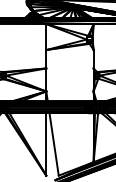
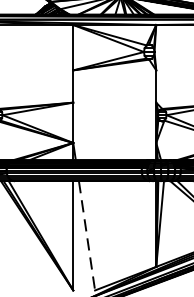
line: (54, 144) -> (87, 235), solid -> dashed

